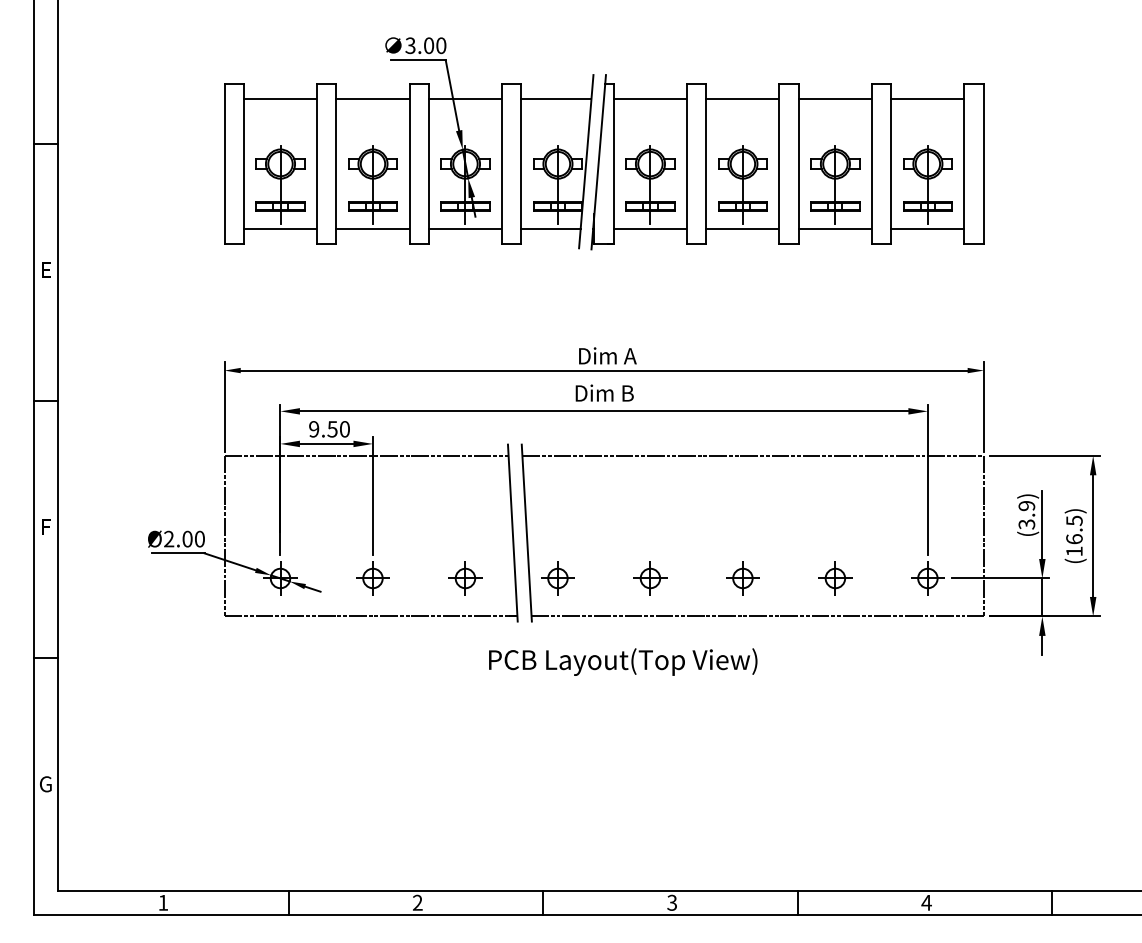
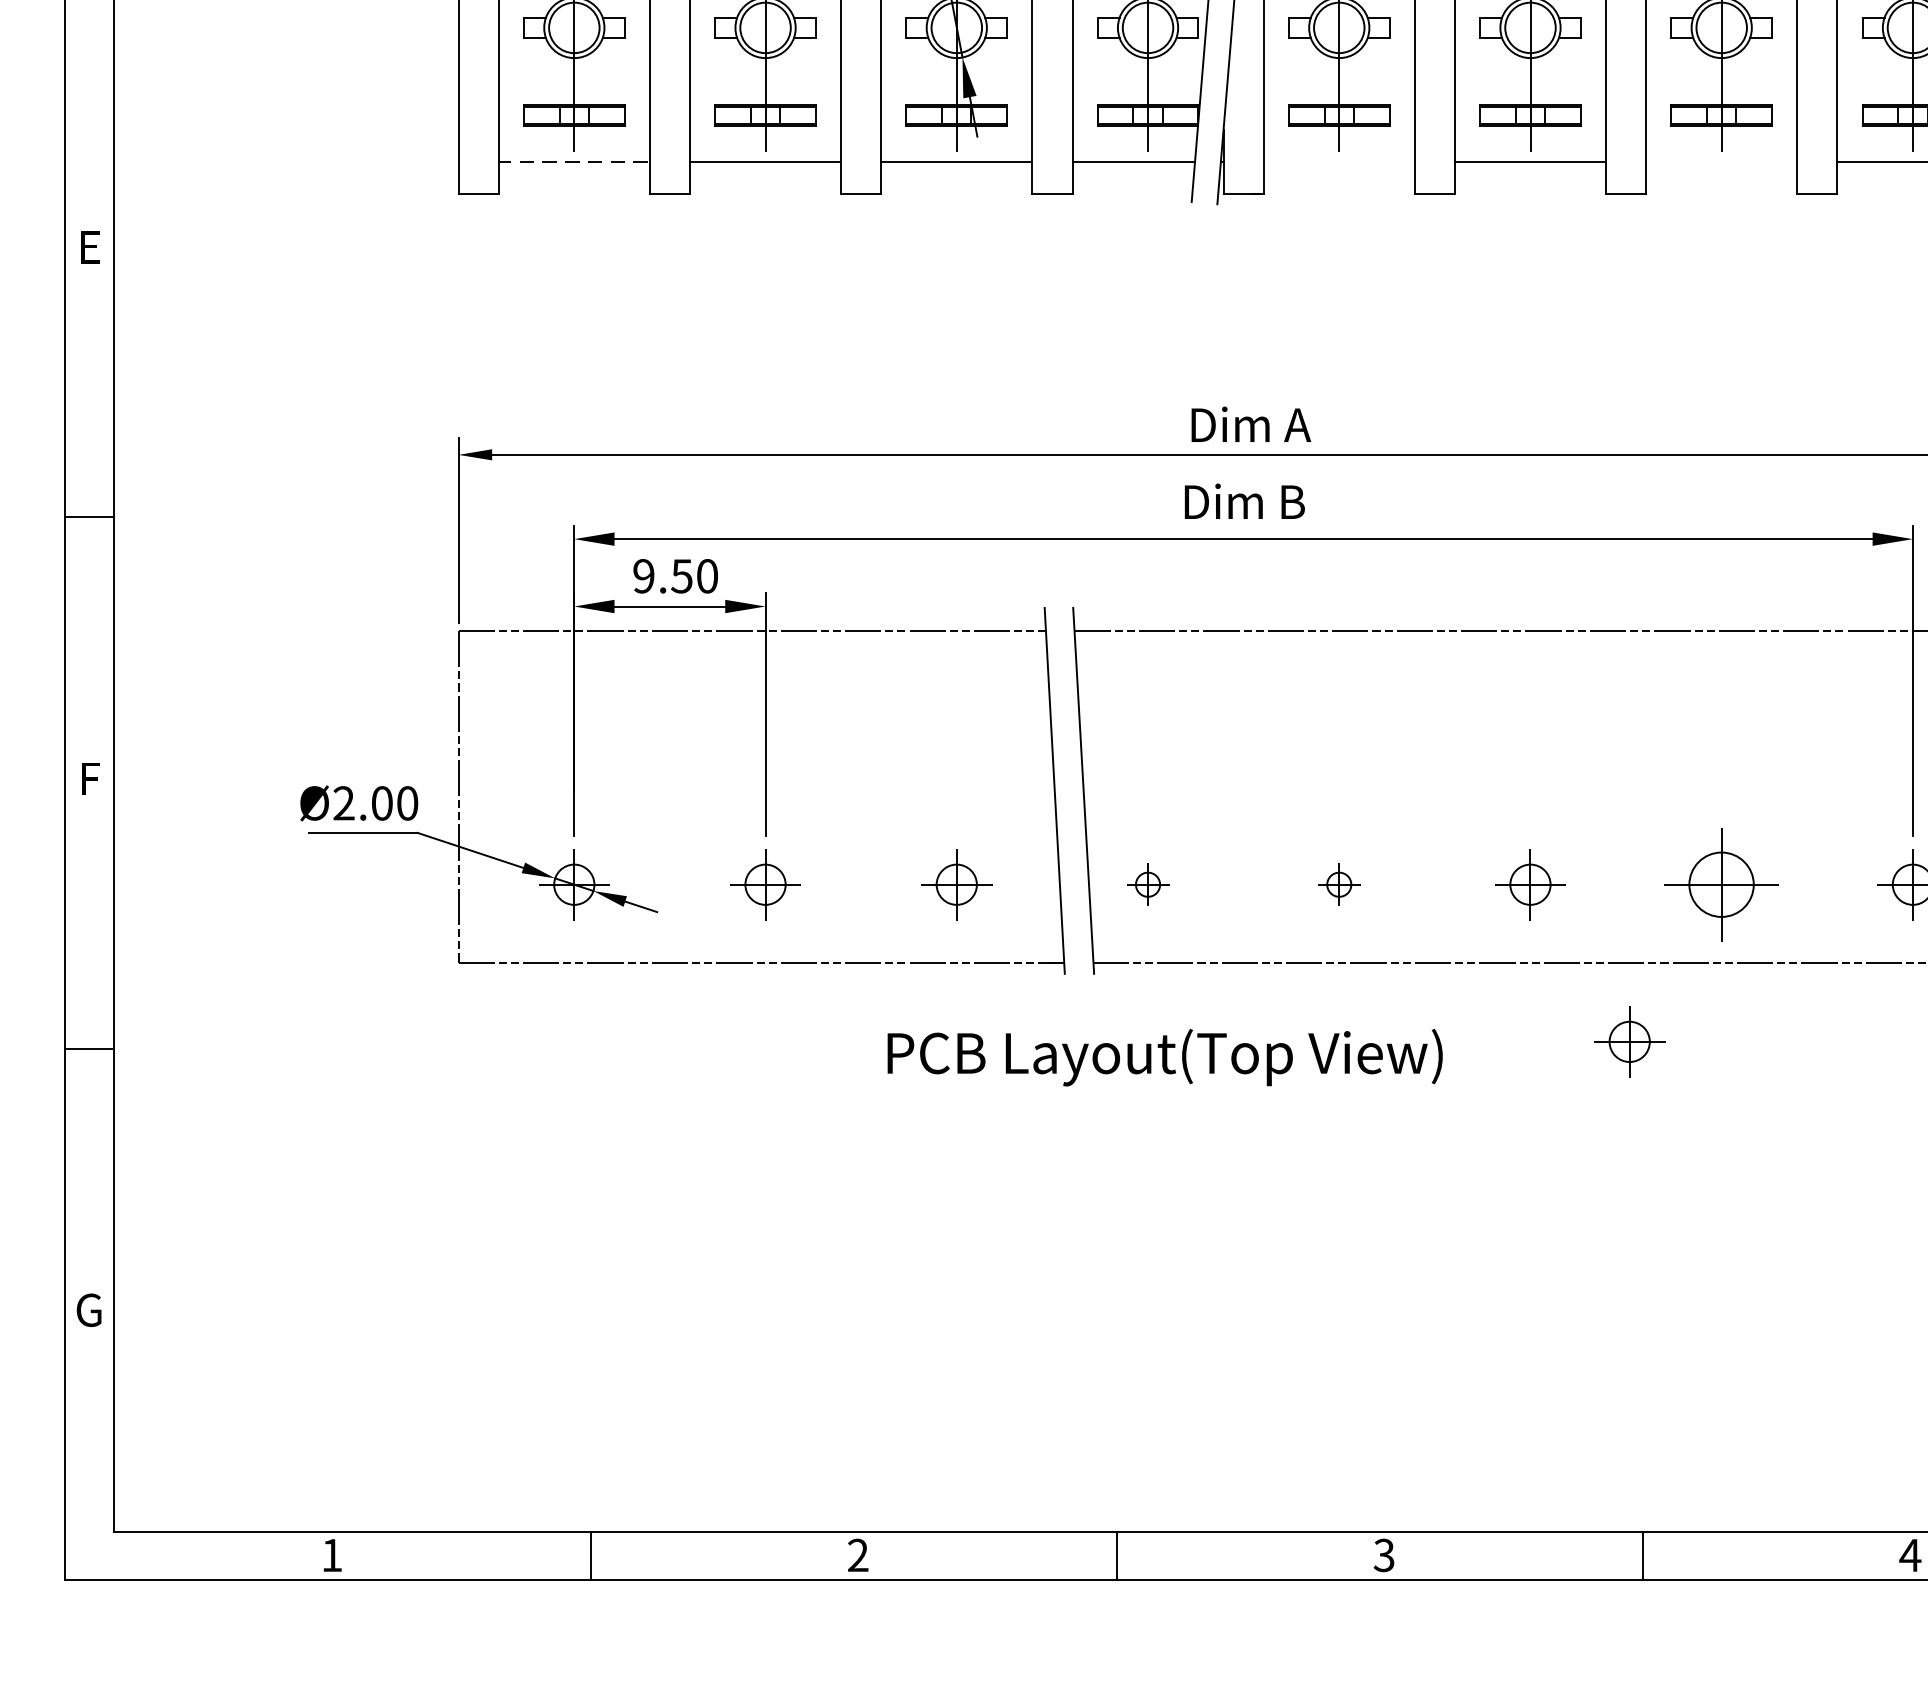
line: (279, 228) -> (572, 161), solid -> dashed
line: (649, 228) -> (1337, 161), removed
line: (834, 228) -> (1719, 161), removed
part: (557, 578) -> (1147, 884), size x0.6
part: (650, 578) -> (1339, 884), size x0.6
part: (835, 578) -> (1721, 884), size x1.6
part: (790, 654) -> (1628, 1041), added
text: (623, 661) -> (1165, 1056), moved

